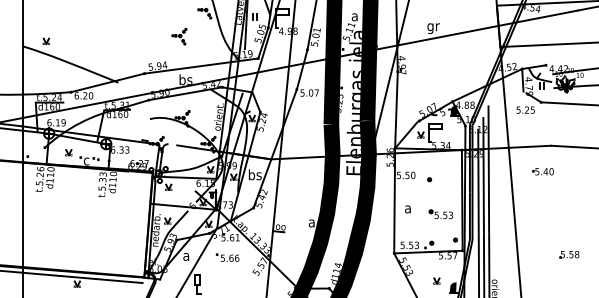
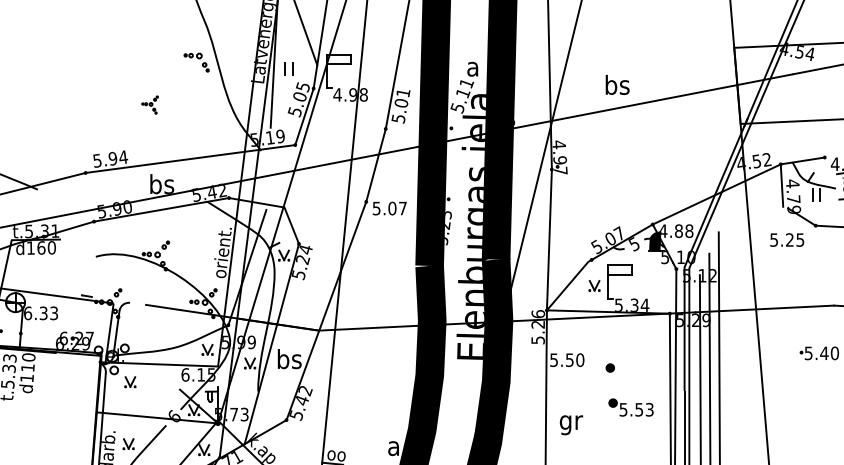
text: (433, 27) -> (617, 87), gr -> bs
part: (179, 36) -> (150, 104), size x0.6
text: (408, 210) -> (571, 424), a -> gr
text: (440, 214) -> (630, 408), moved

